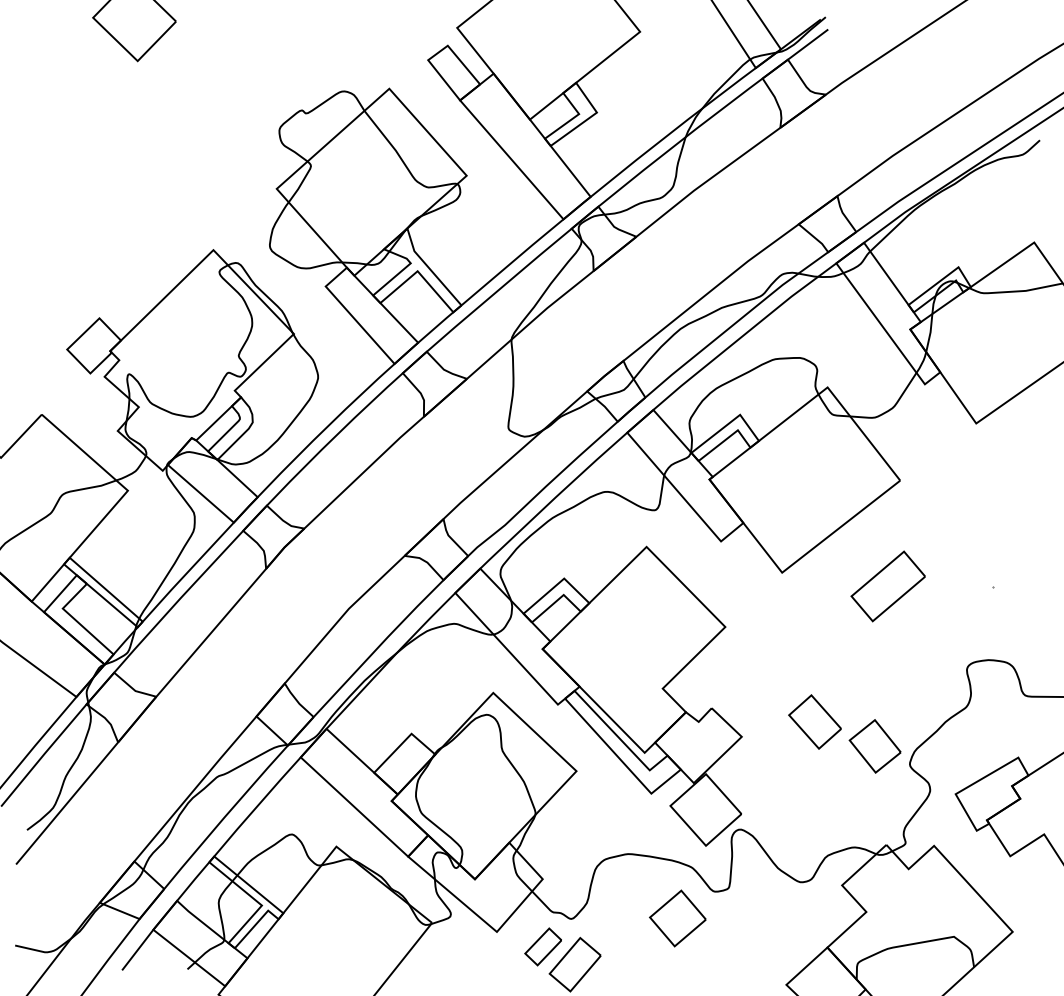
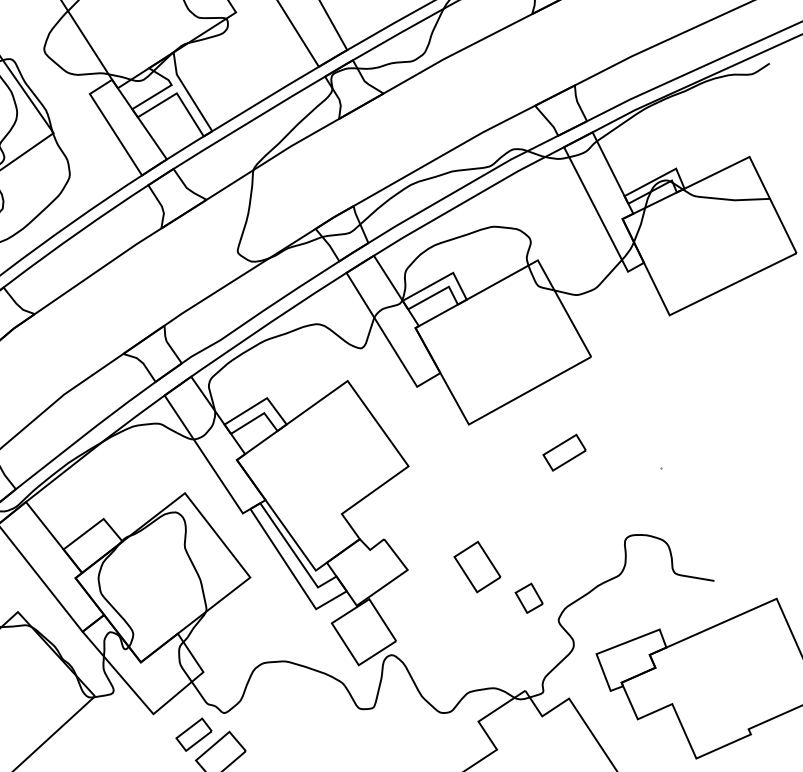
part: (887, 586) -> (564, 452), size x0.6
part: (874, 746) -> (528, 598), size x0.6
part: (677, 918) -> (321, 728), removed

